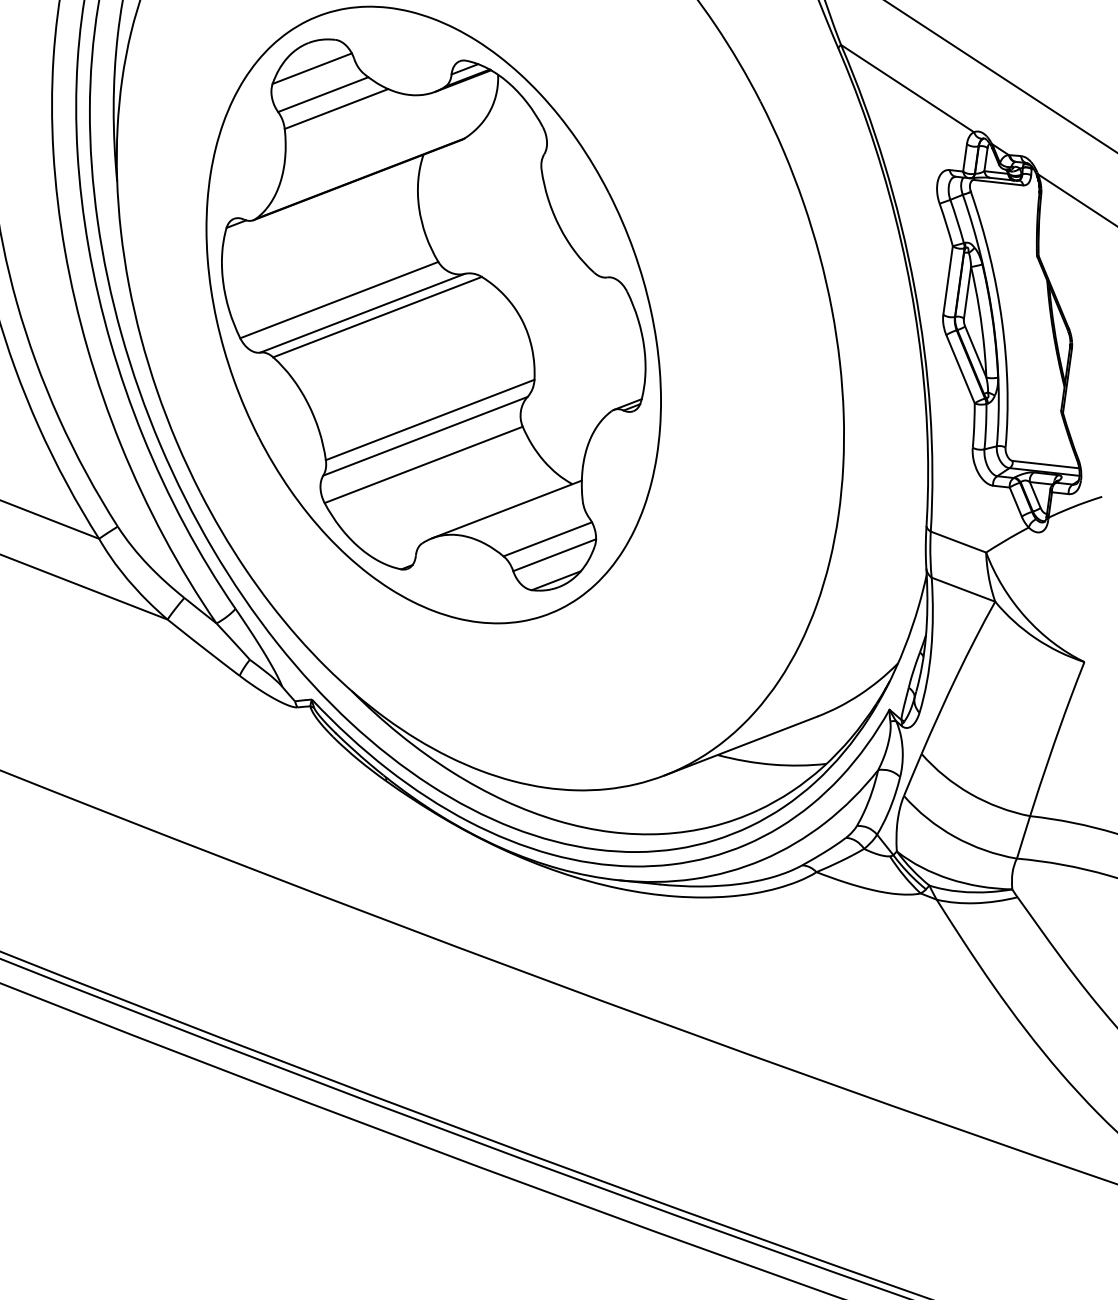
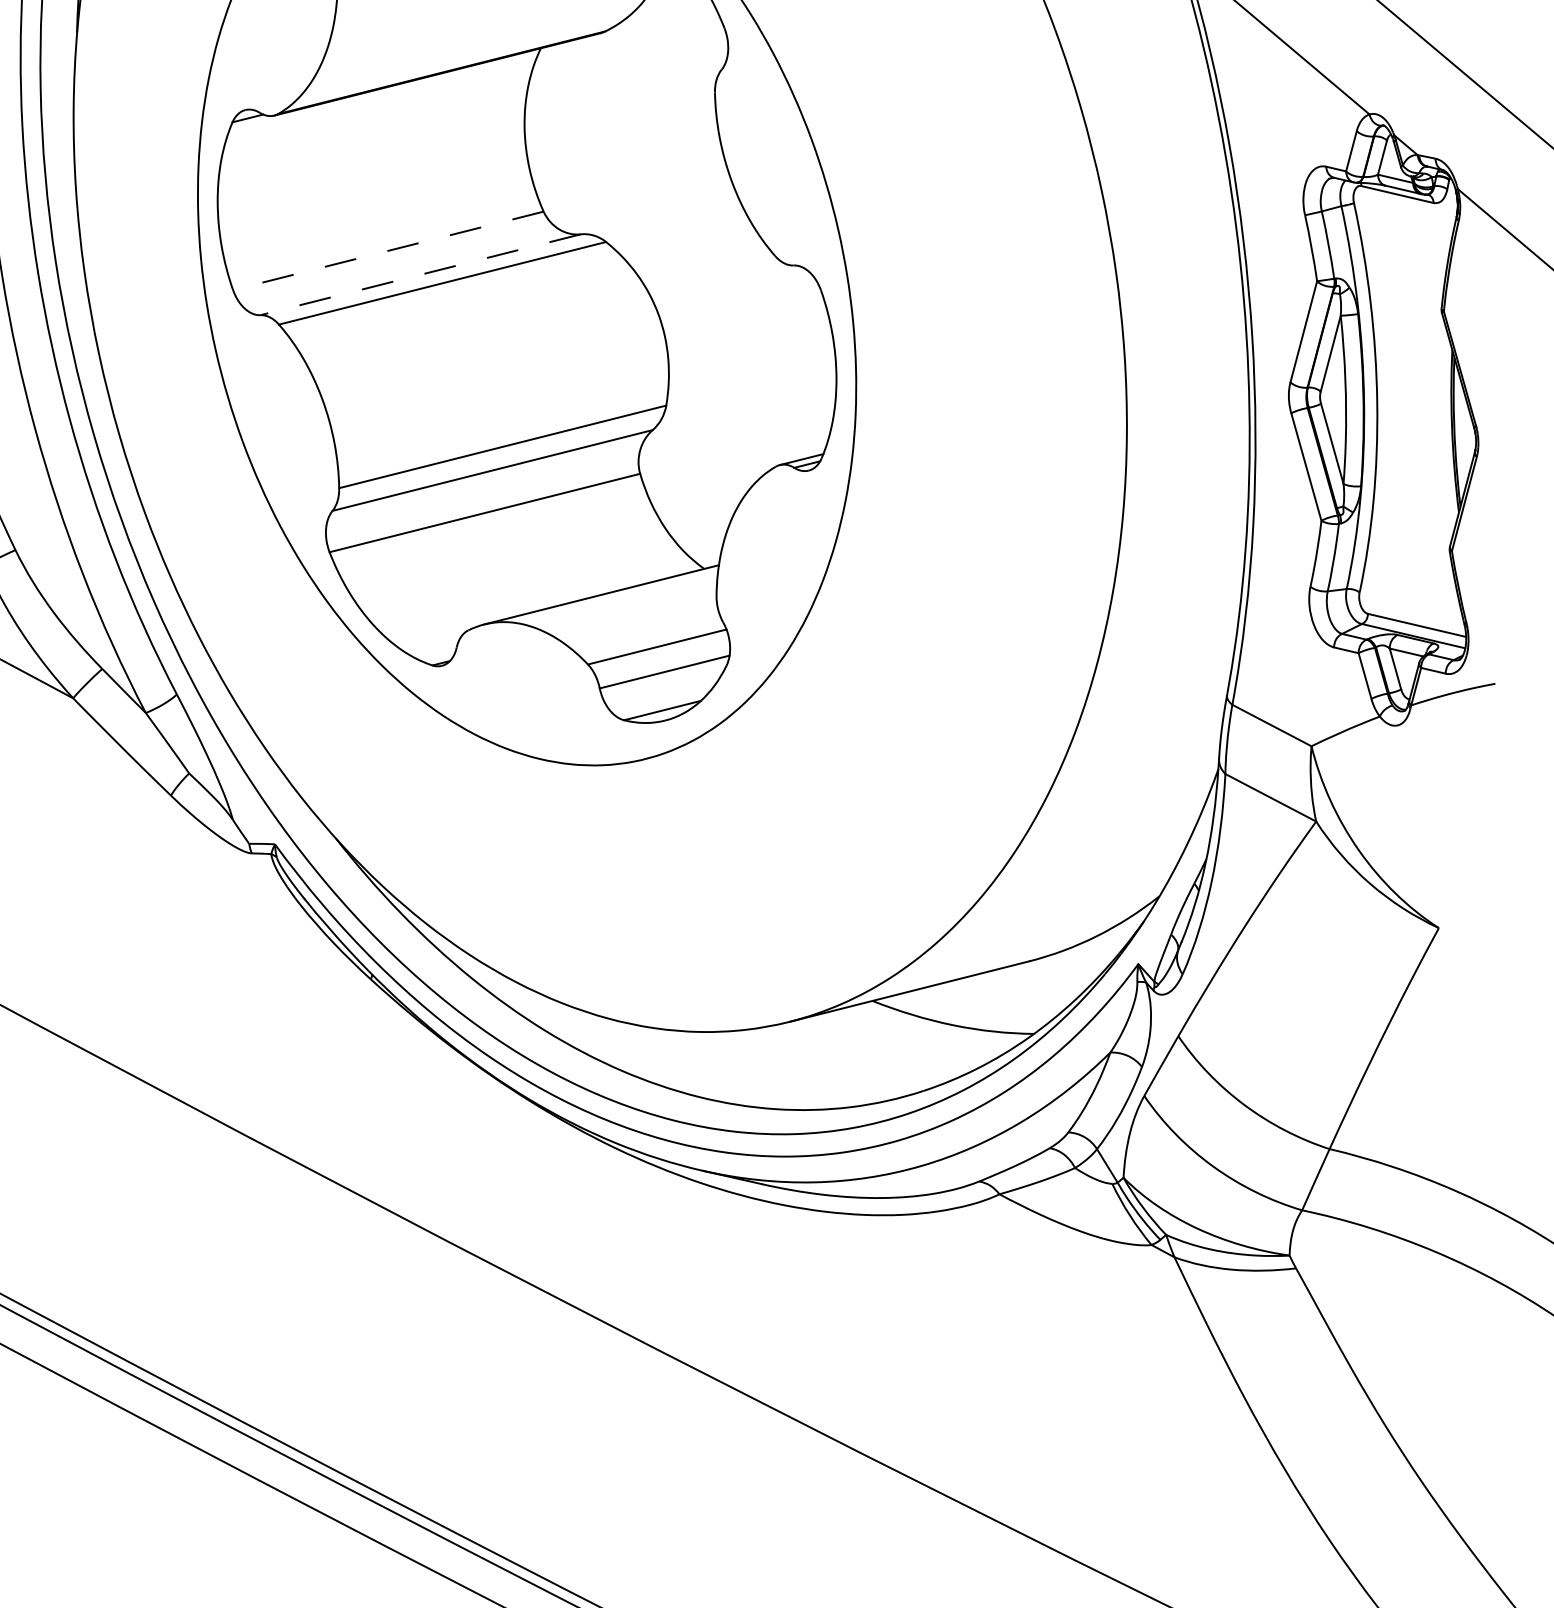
line: (338, 300) -> (387, 251), solid -> dashed
line: (362, 313) -> (420, 275), solid -> dashed

